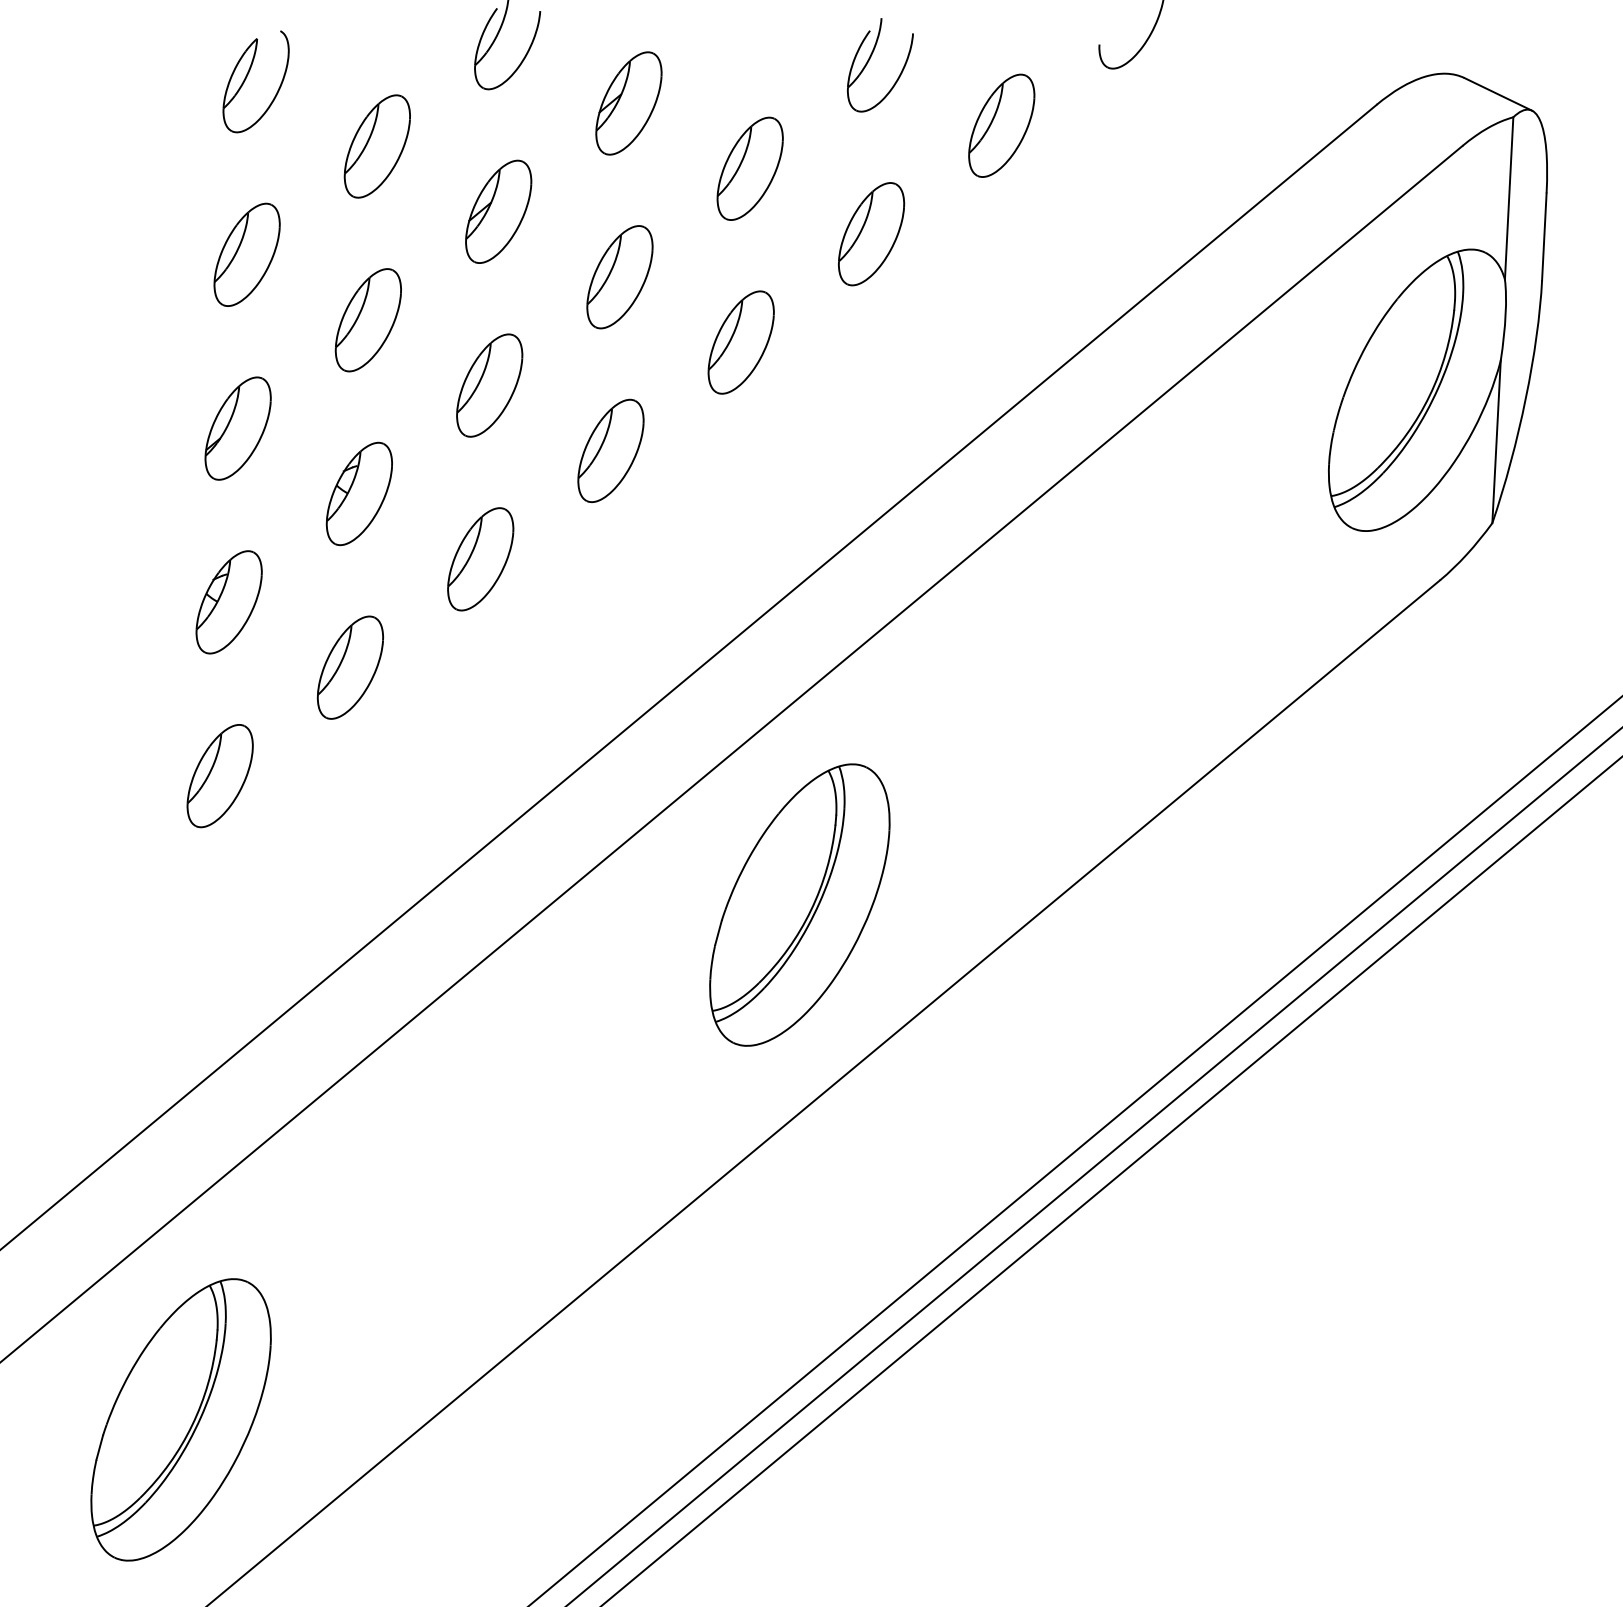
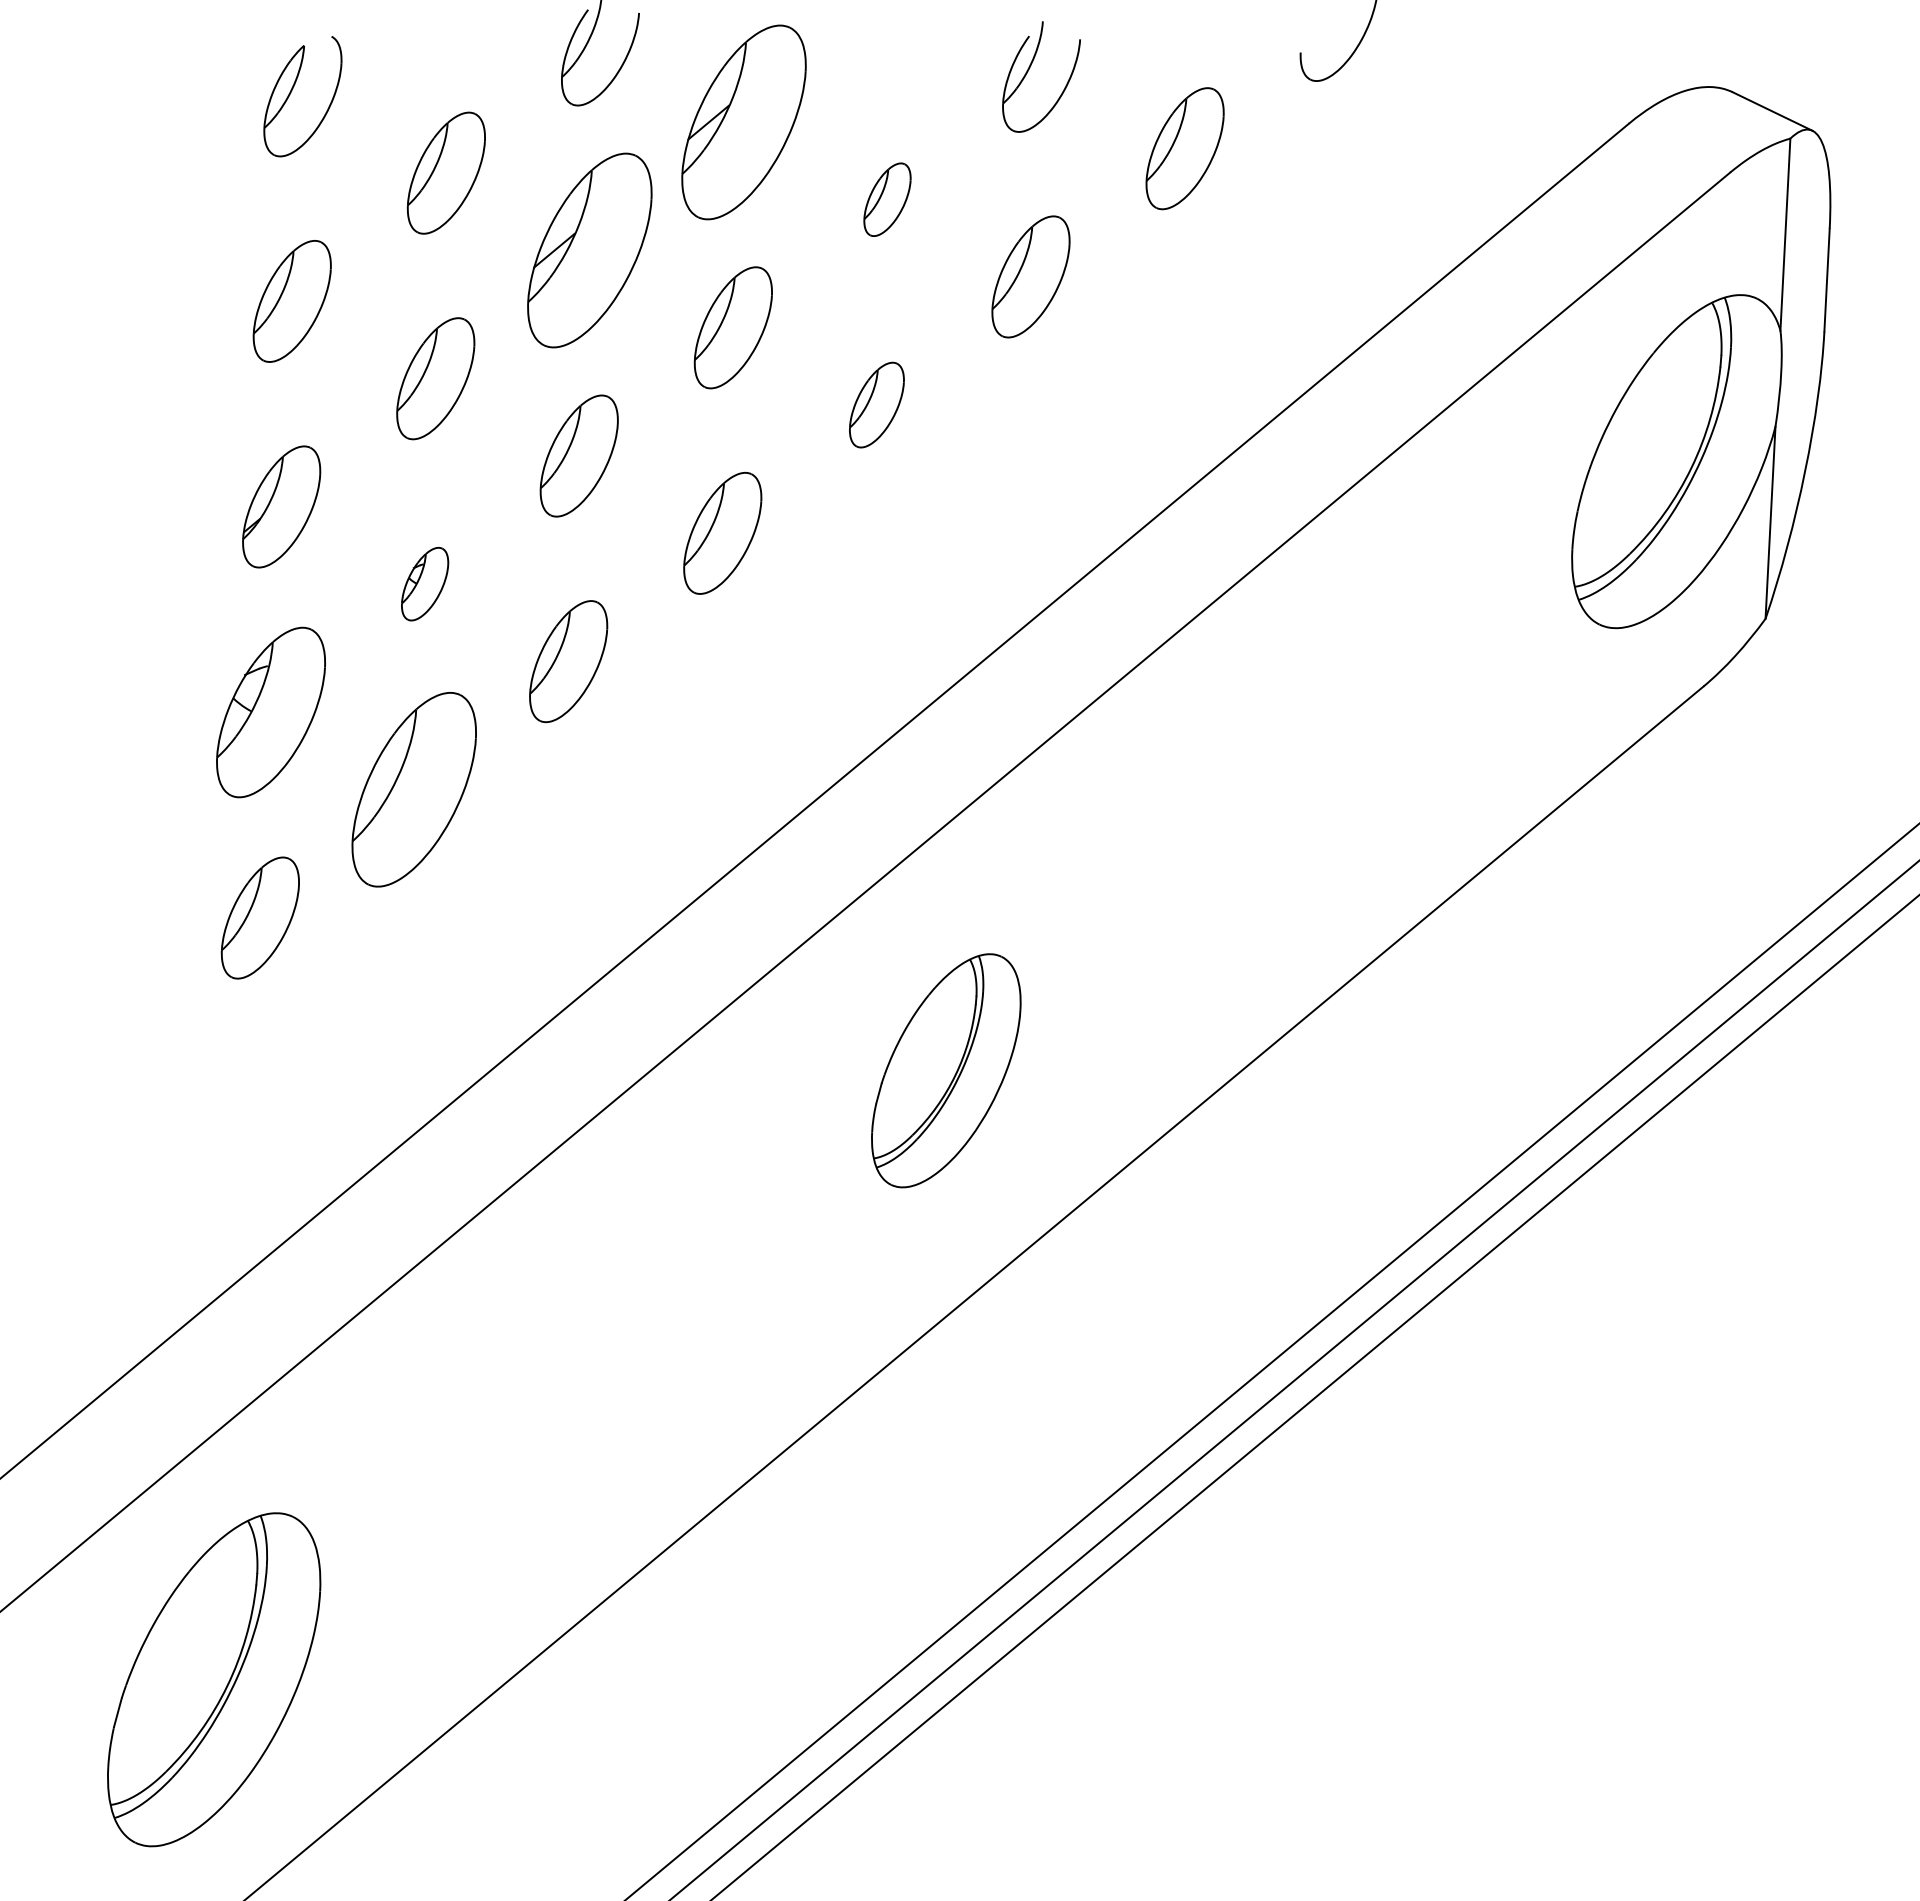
part: (628, 102) -> (743, 121), size x1.6
part: (750, 168) -> (887, 199), size x0.6
part: (498, 211) -> (589, 250), size x1.6
part: (740, 342) -> (876, 404), size x0.7
part: (358, 493) -> (424, 583), size x0.6
part: (228, 602) -> (270, 712), size x1.4
part: (350, 667) -> (414, 789), size x1.6
part: (800, 904) -> (946, 1070), size x0.7

